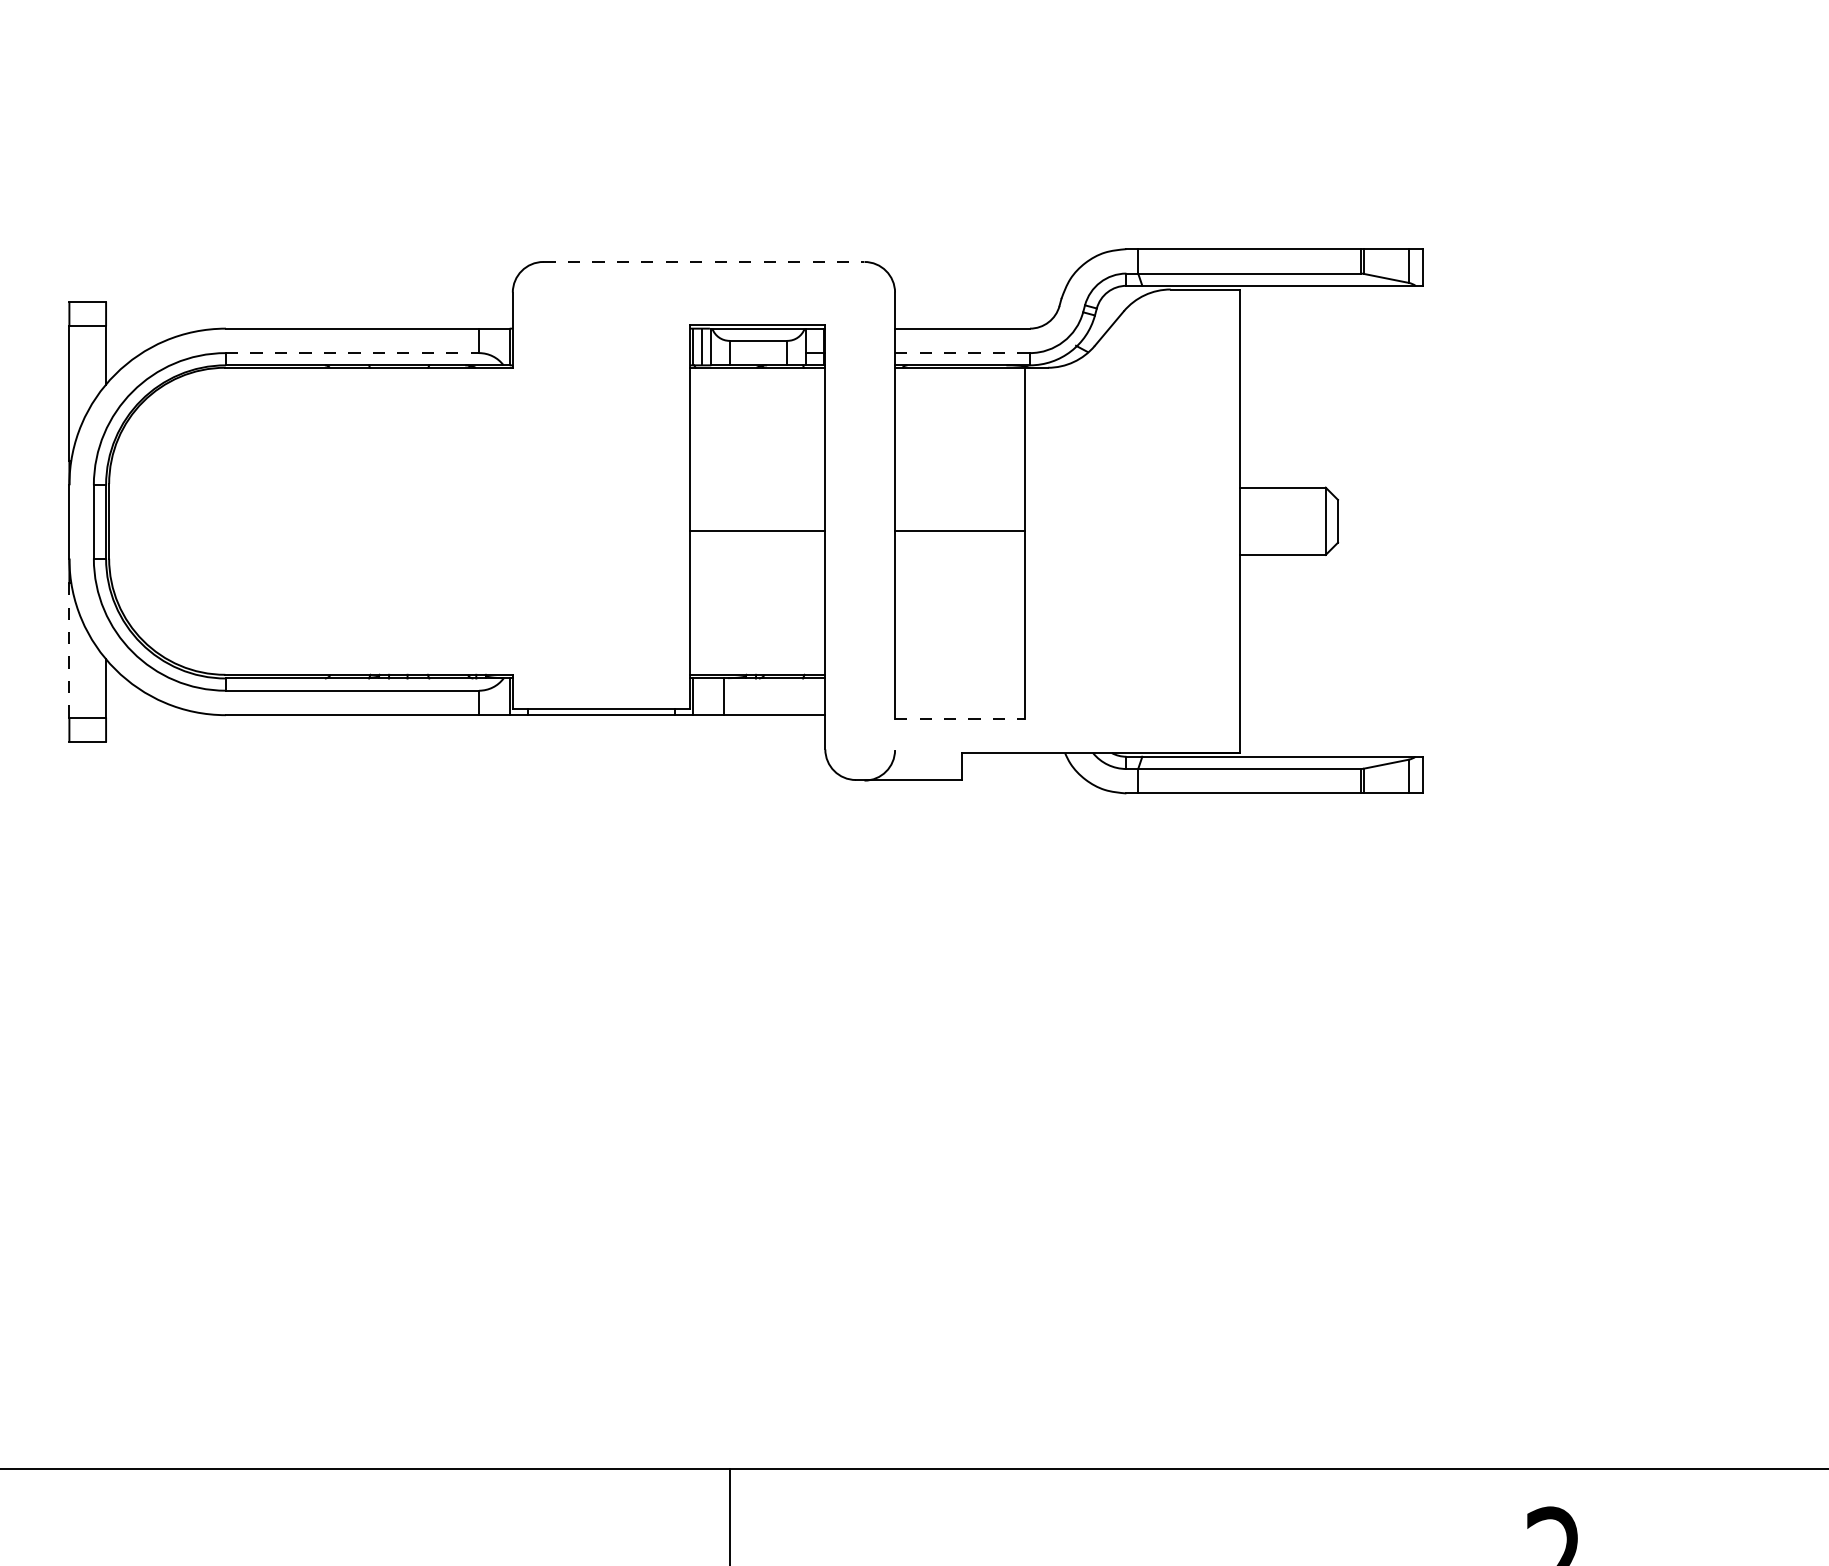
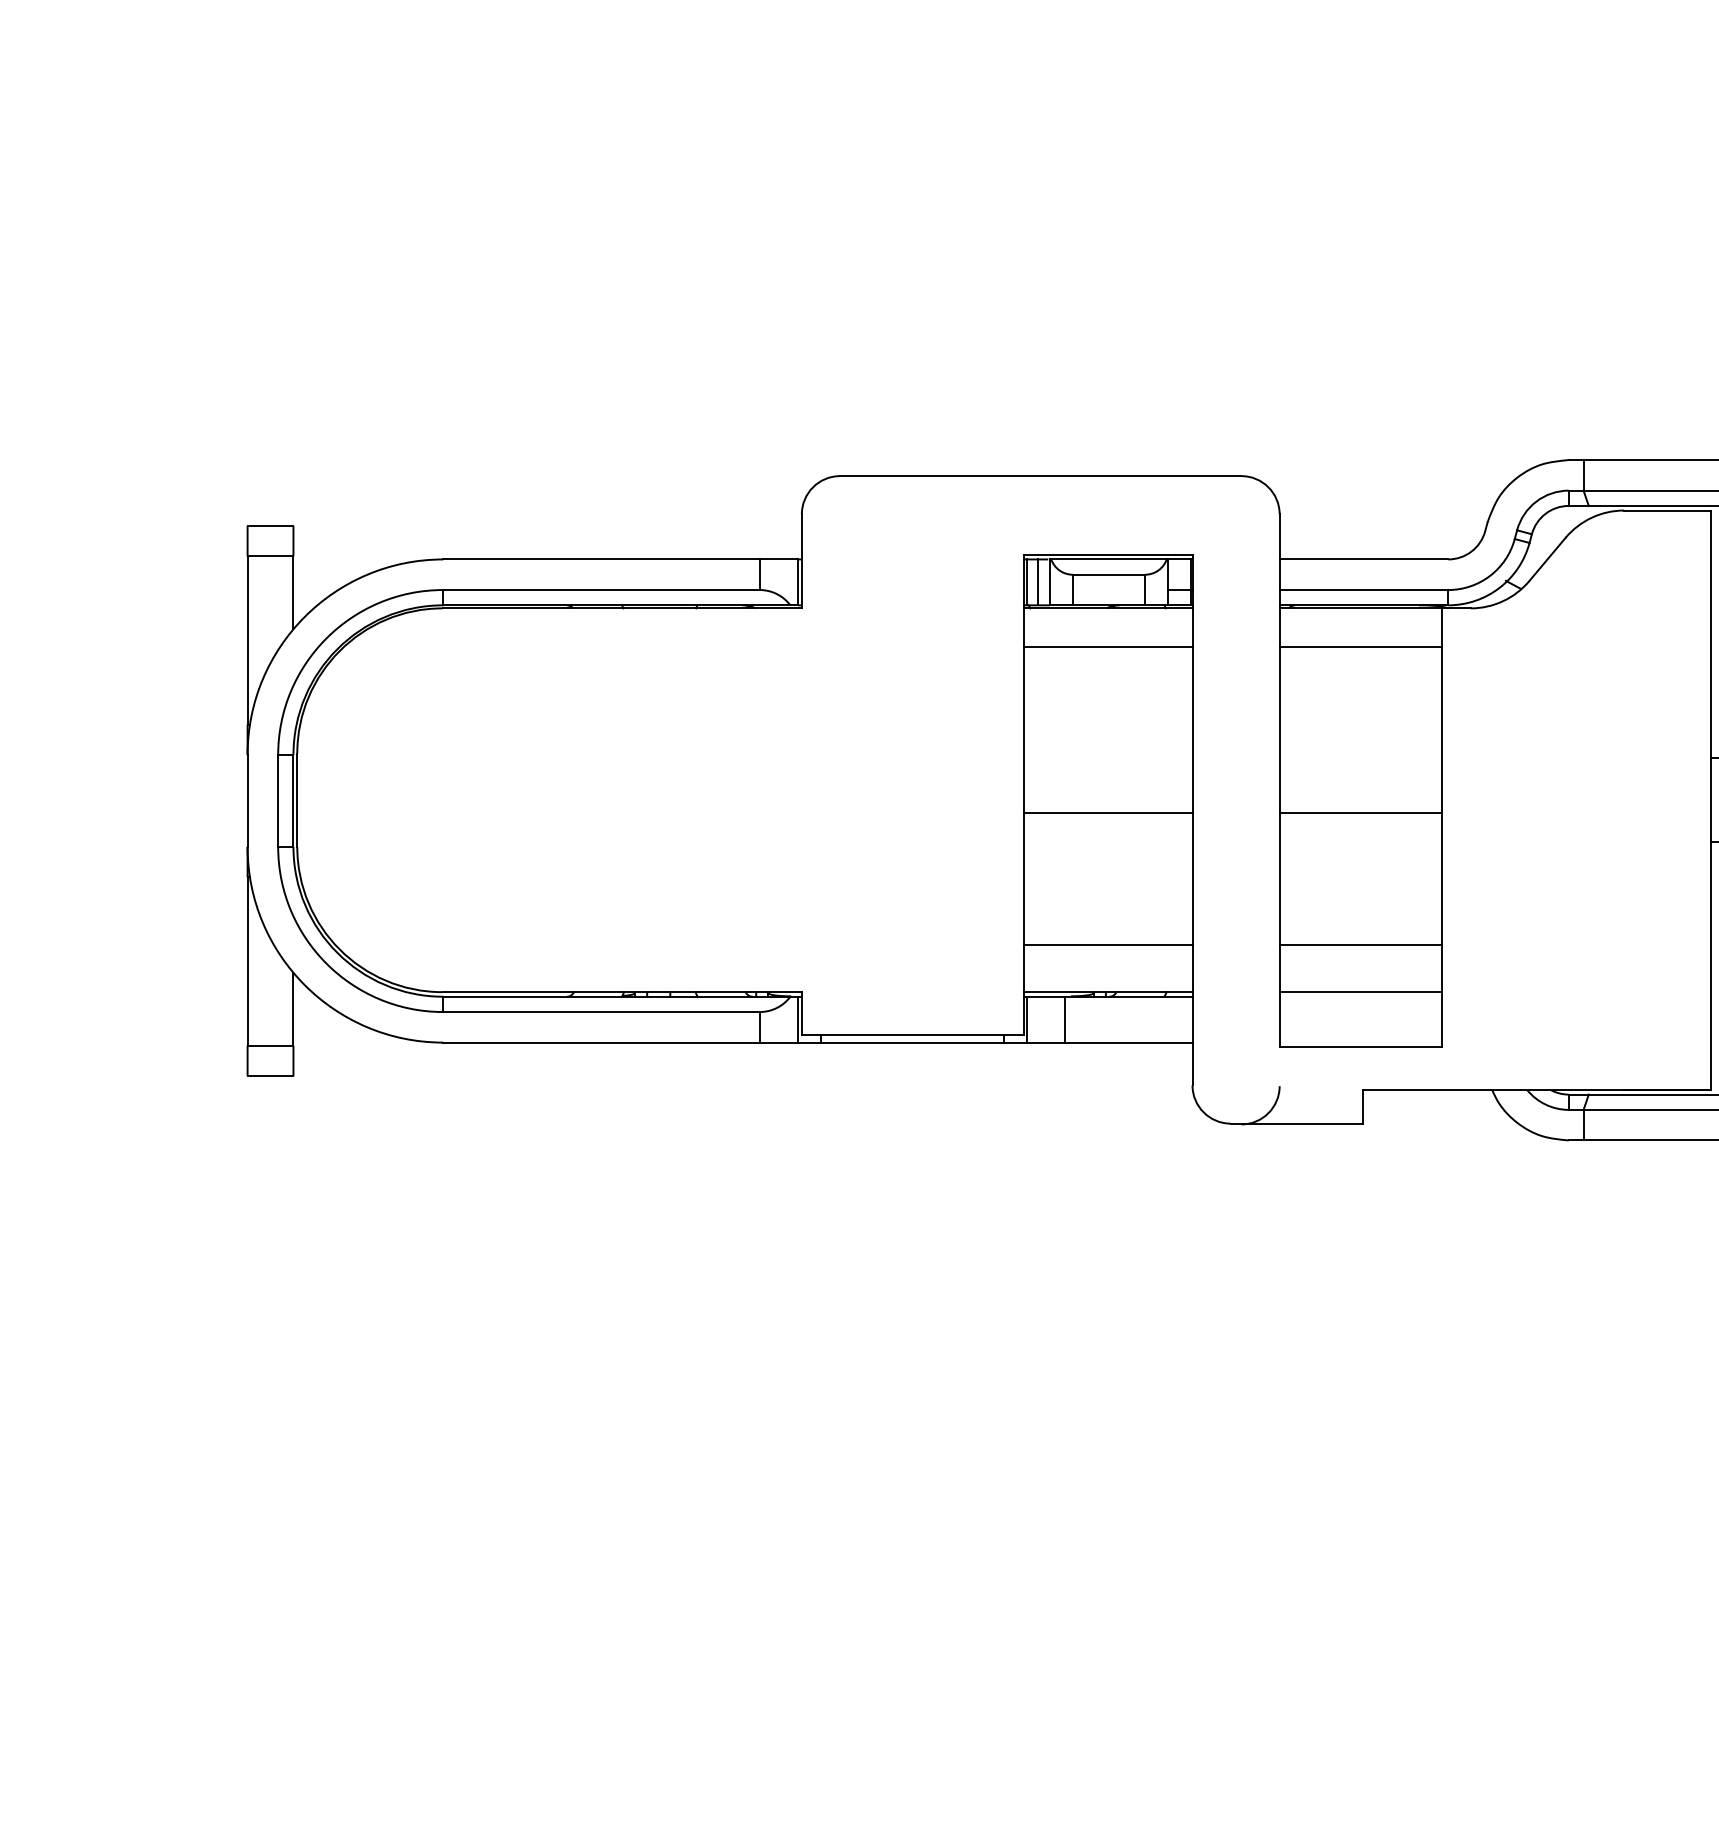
line: (703, 261) -> (1040, 475), dashed -> solid
line: (352, 353) -> (601, 590), dashed -> solid
line: (963, 353) -> (1365, 590), dashed -> solid
line: (757, 398) -> (1107, 646), added
line: (959, 398) -> (1360, 646), added
line: (757, 636) -> (1107, 944), added
line: (959, 636) -> (1360, 944), added
line: (69, 649) -> (247, 960), dashed -> solid
line: (959, 674) -> (1360, 991), added
line: (959, 718) -> (1360, 1046), dashed -> solid

